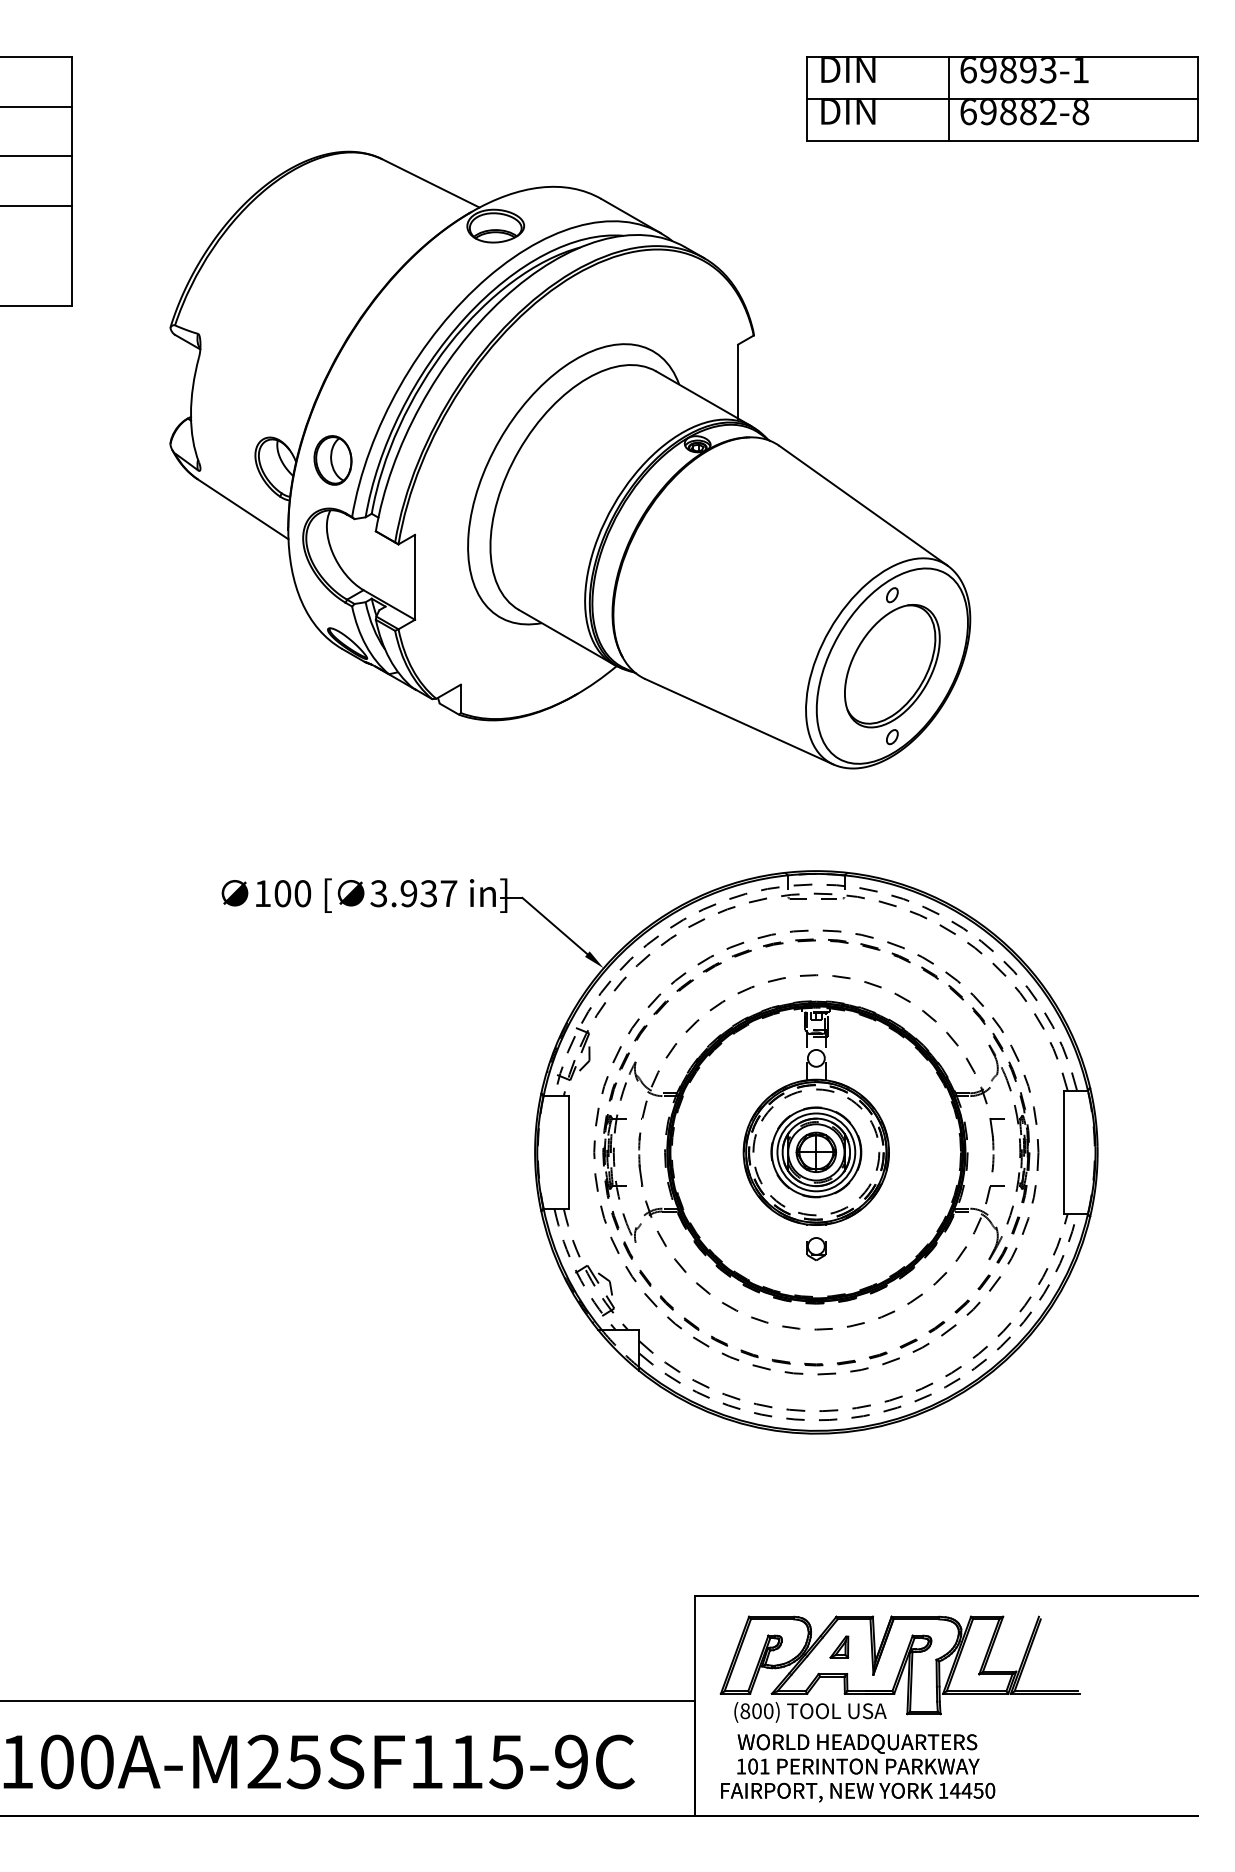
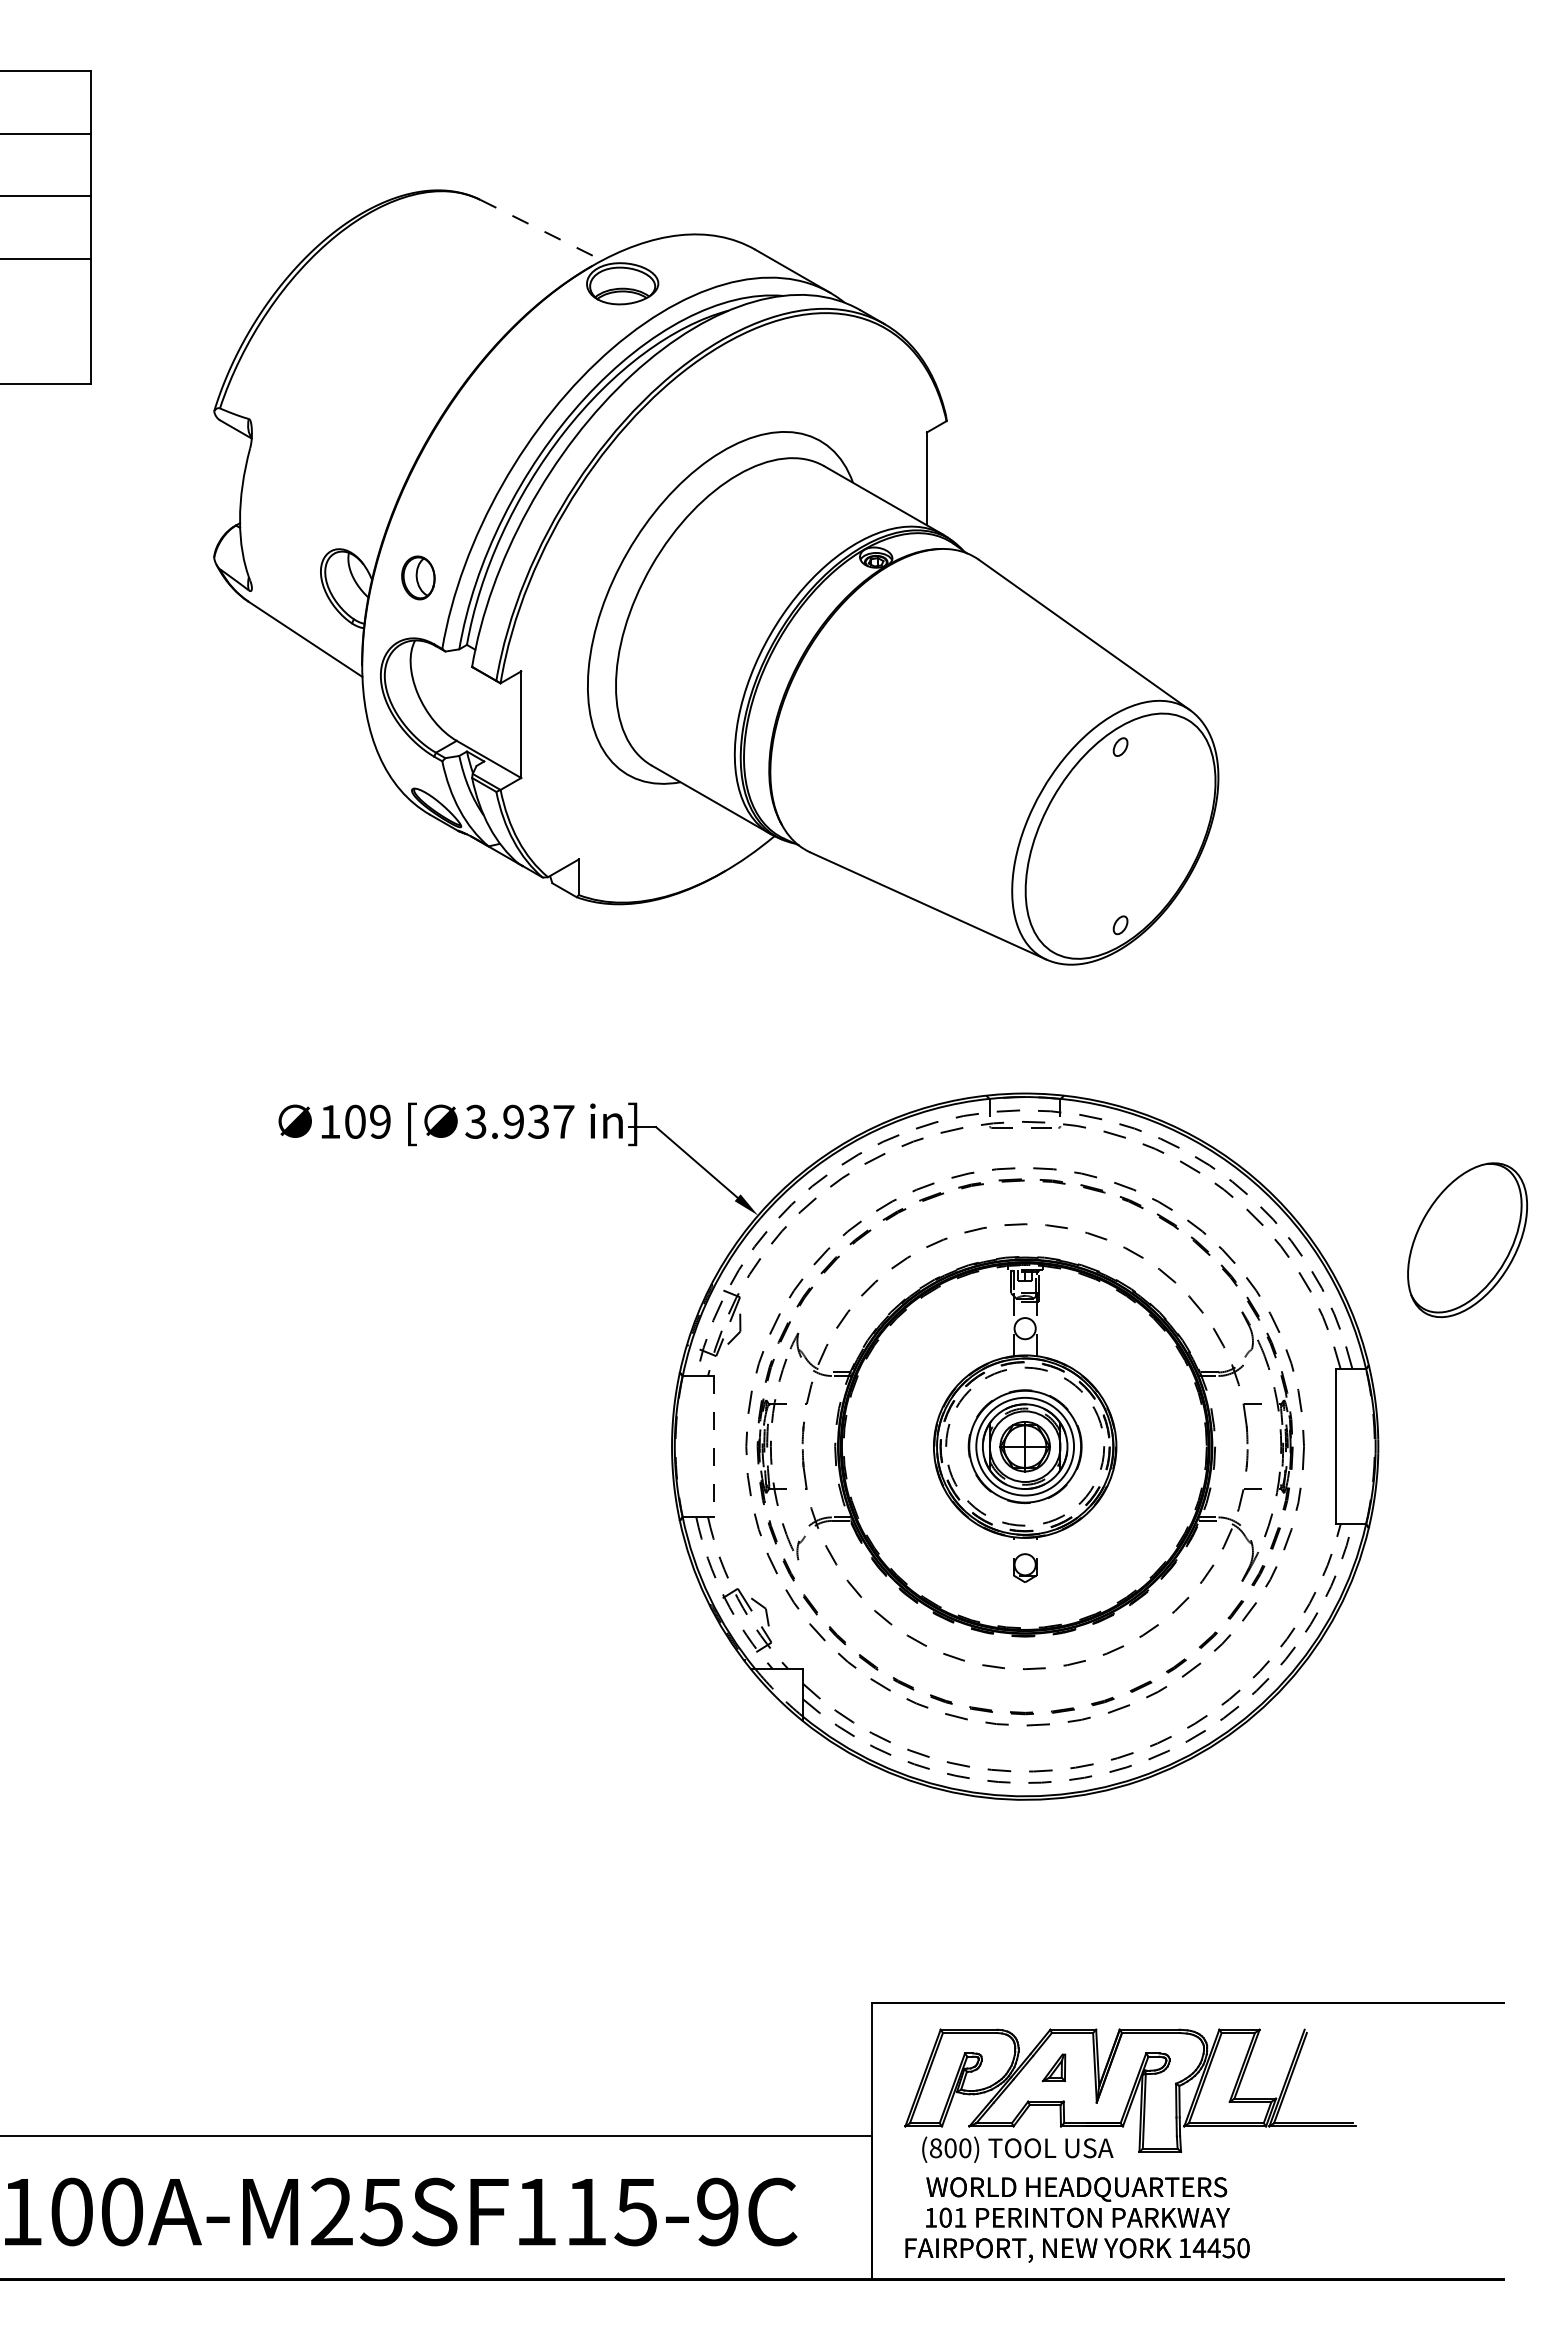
part: (1002, 98) -> (1258, 123), removed
line: (431, 183) -> (541, 230), solid -> dashed
part: (333, 460) -> (418, 577), size x0.7
part: (892, 666) -> (1467, 1240), moved
text: (302, 893) -> (380, 1121), 100 -> 109
line: (568, 1152) -> (714, 1446), solid -> dashed

